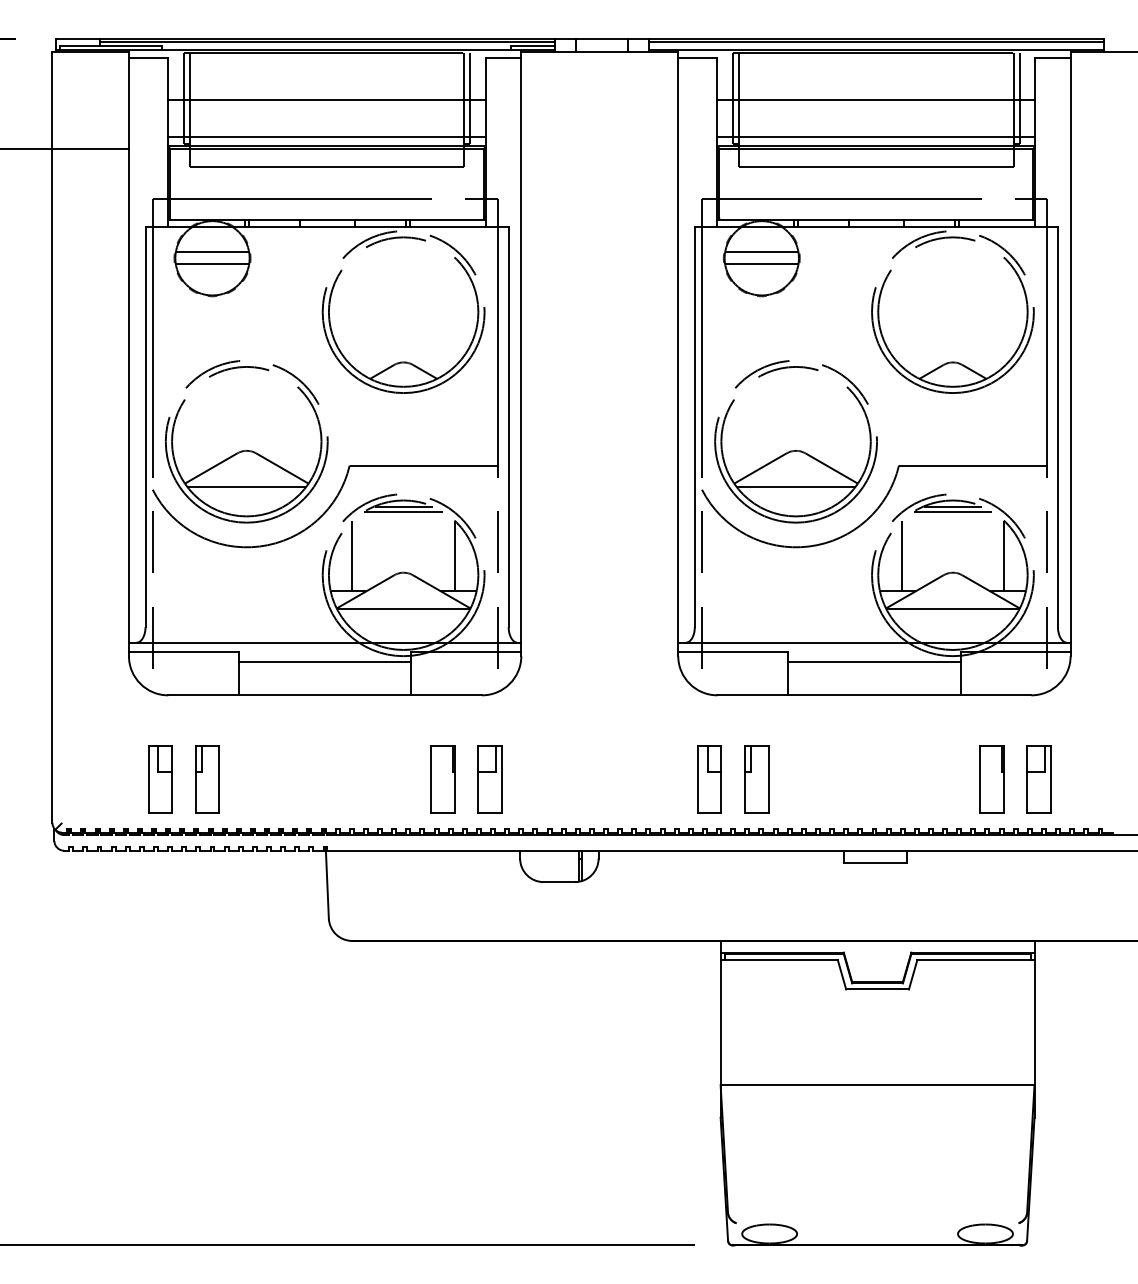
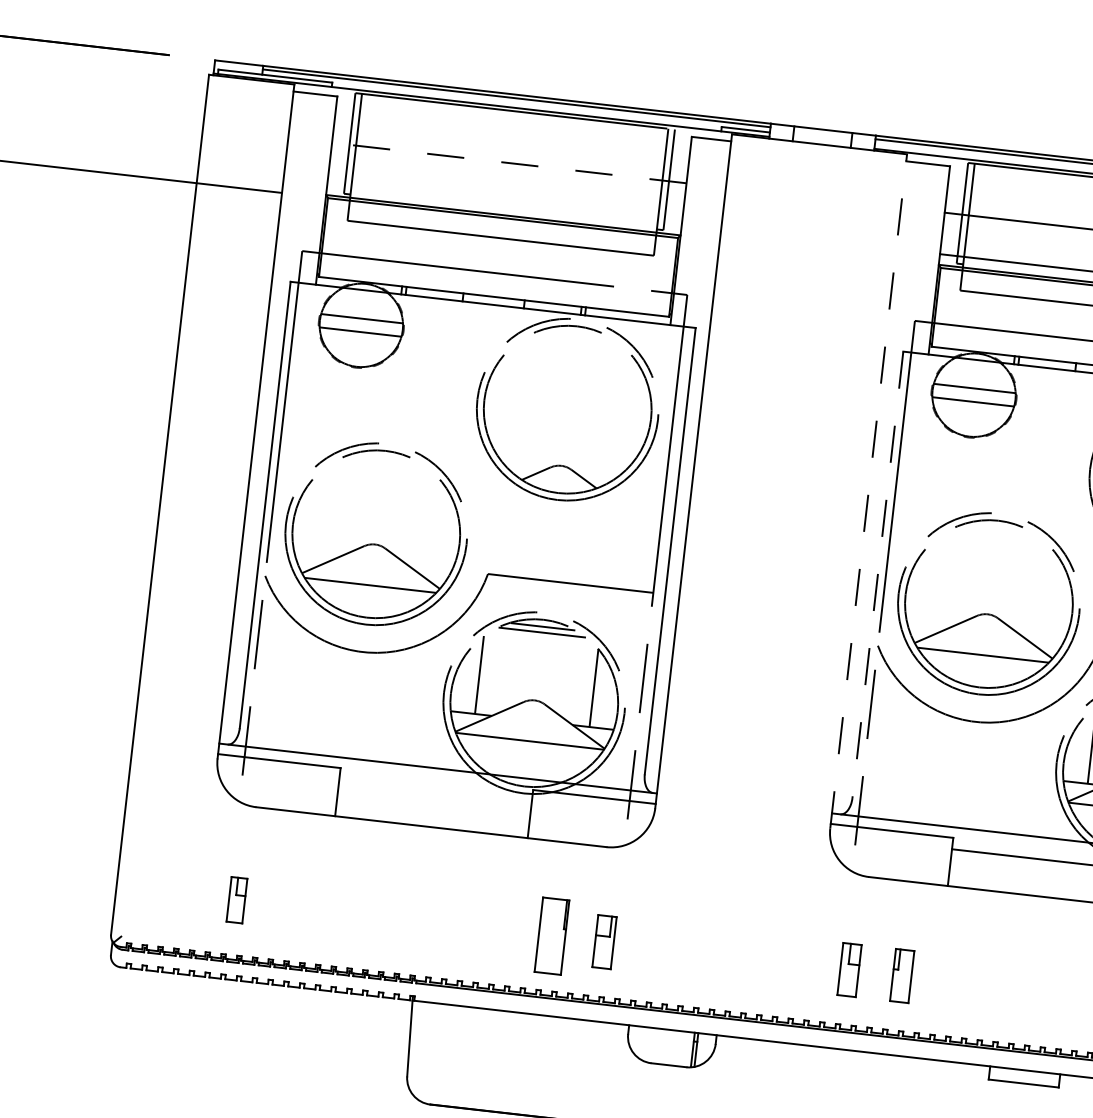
line: (327, 99) -> (509, 162), solid -> dashed
line: (327, 136) -> (505, 204), removed
line: (678, 353) -> (869, 490), solid -> dashed
line: (694, 427) -> (877, 575), solid -> dashed
line: (324, 662) -> (434, 790), removed
part: (160, 779) -> (237, 900), size x0.6
part: (207, 779) -> (289, 906), removed
part: (489, 779) -> (604, 941), size x0.7
part: (709, 779) -> (849, 969), size x0.7
part: (756, 779) -> (901, 975), size x0.7

